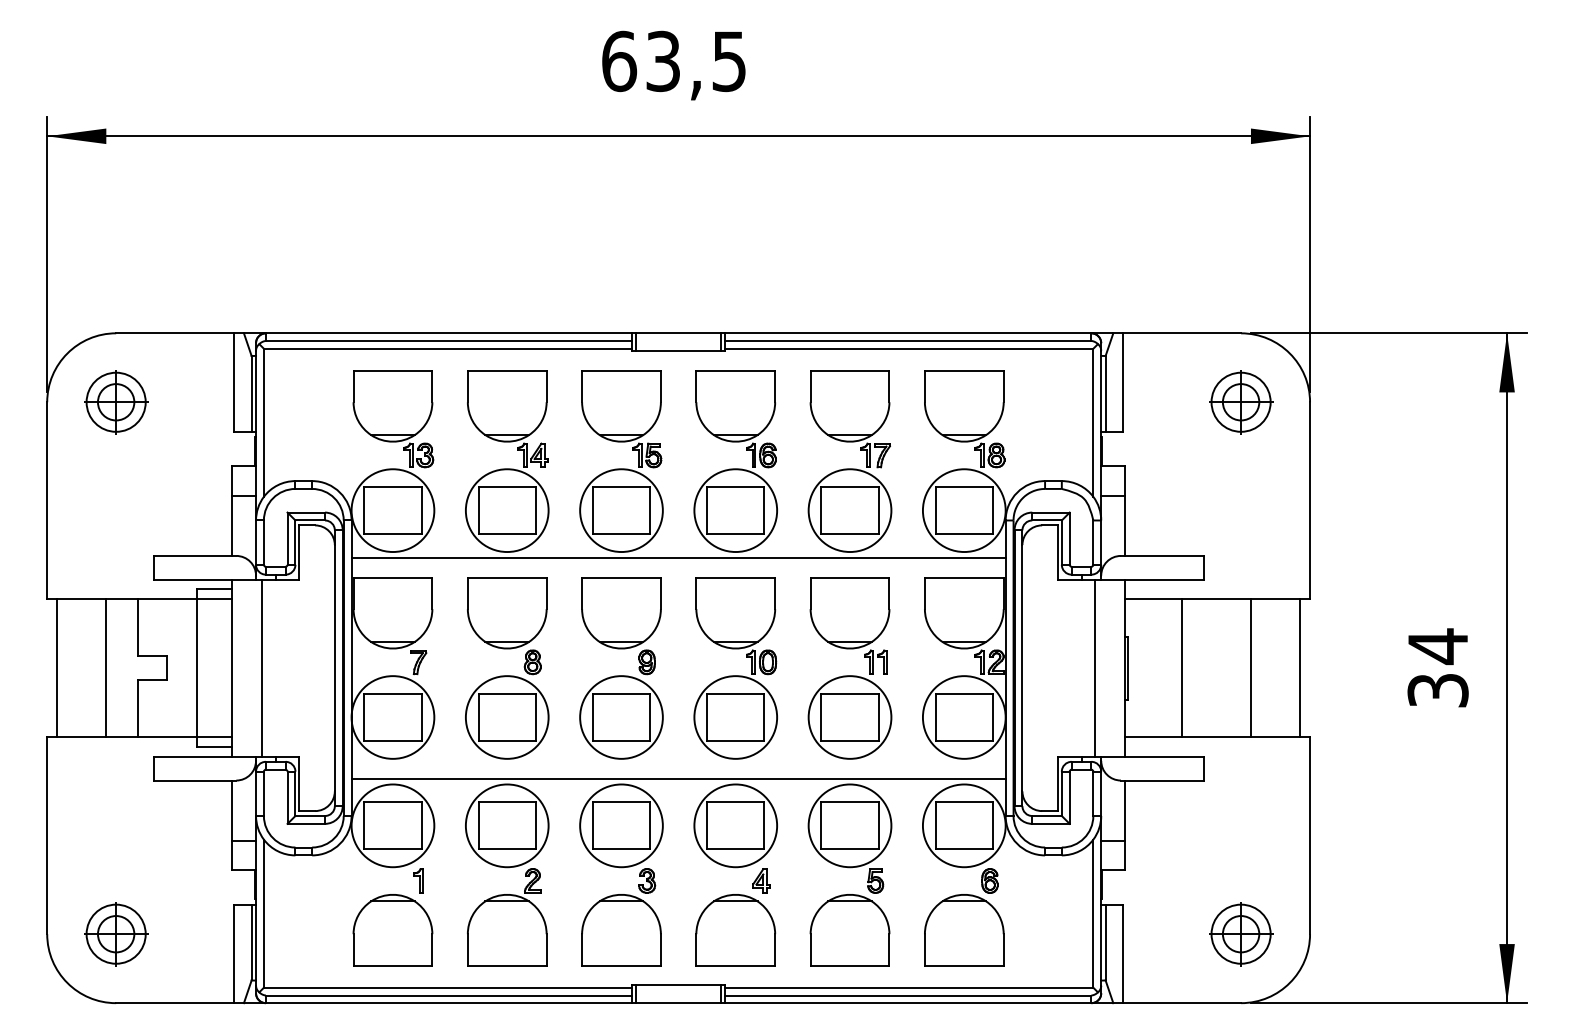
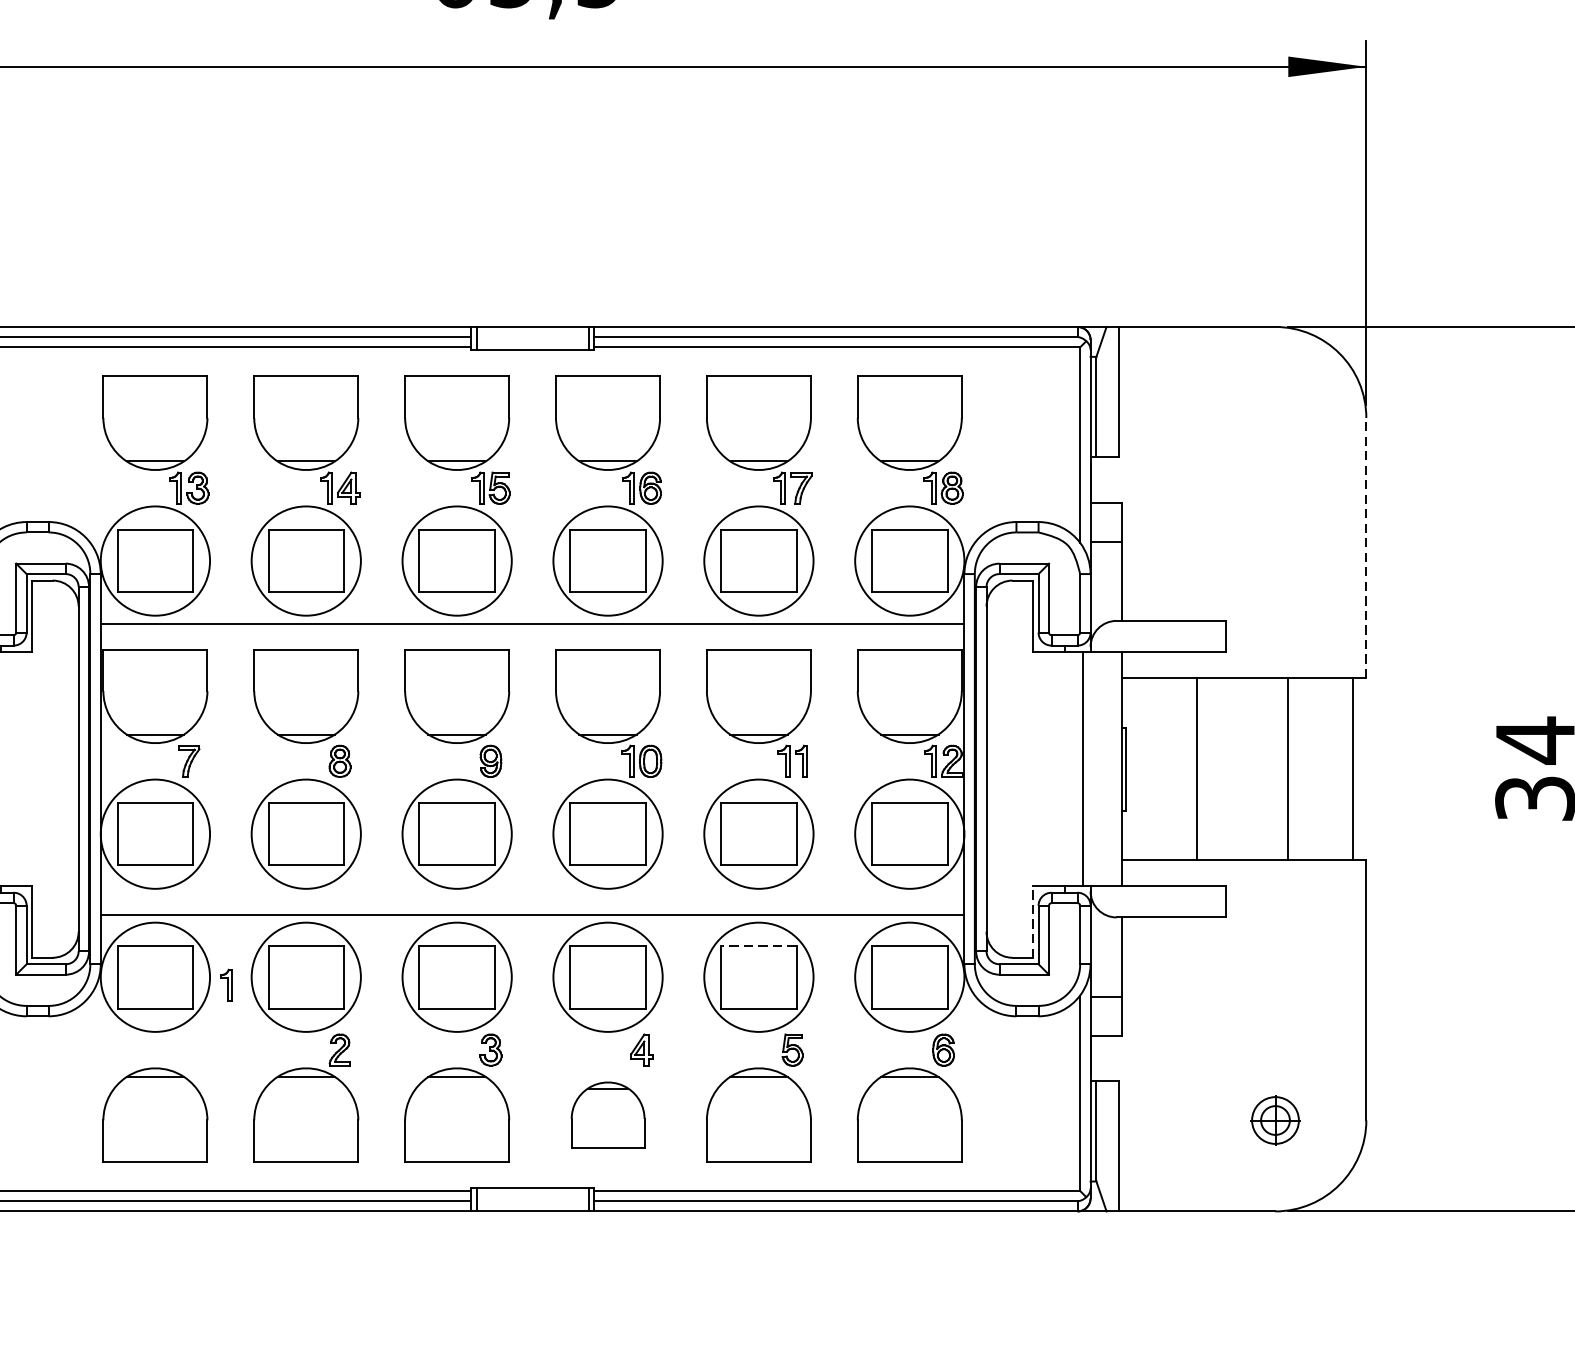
part: (1241, 402) -> (1275, 418), removed
line: (1310, 500) -> (1366, 547), solid -> dashed
line: (1057, 783) -> (1032, 921), solid -> dashed
line: (850, 802) -> (759, 946), solid -> dashed
part: (418, 880) -> (226, 984), moved
part: (735, 930) -> (607, 1115), size x0.7
part: (1241, 934) -> (1275, 1120), size x0.6

